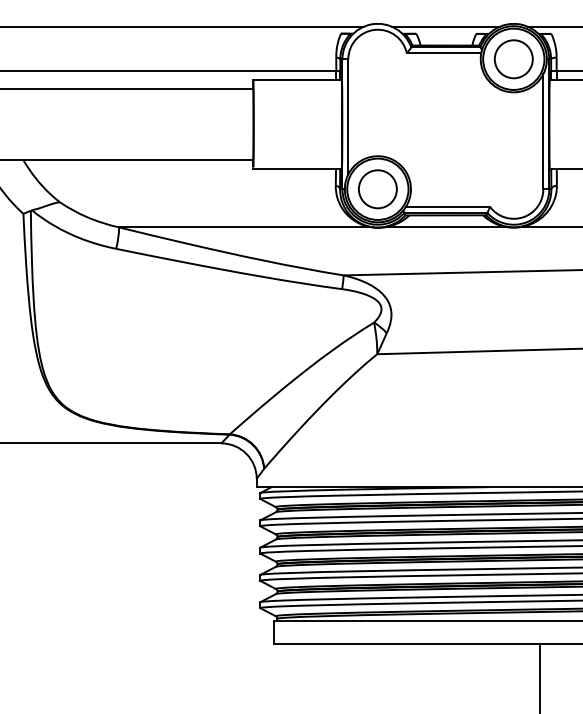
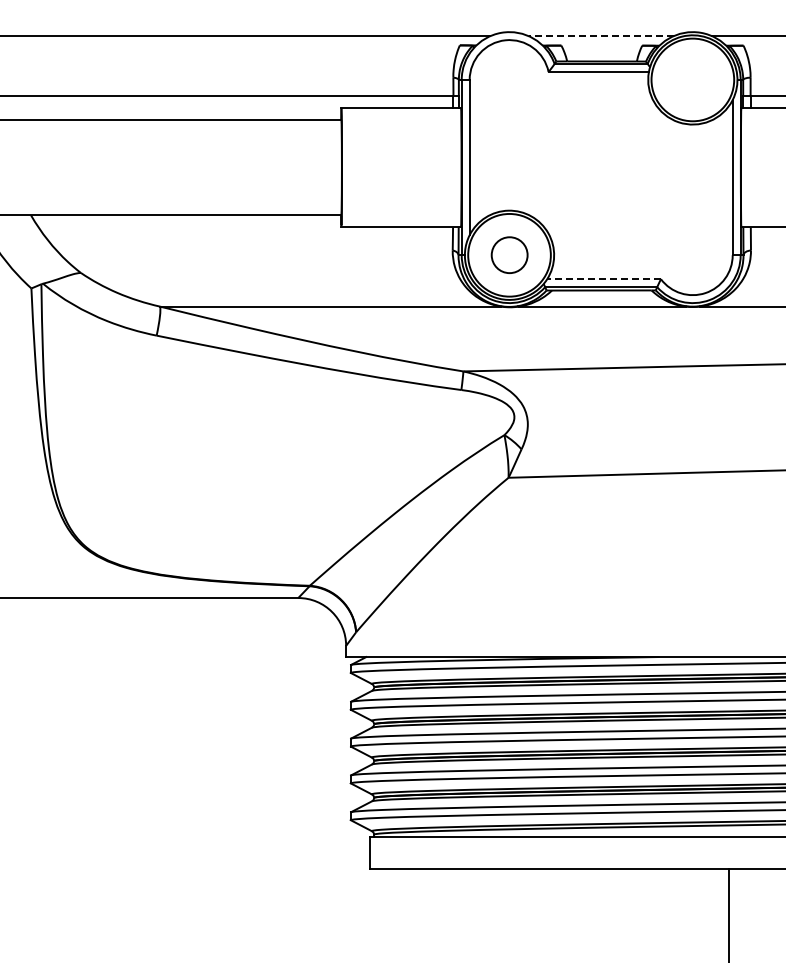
line: (446, 27) -> (601, 36), solid -> dashed
circle: (513, 58) -> (692, 79), removed
circle: (377, 188) -> (509, 254), size x0.7
line: (448, 207) -> (604, 279), solid -> dashed

